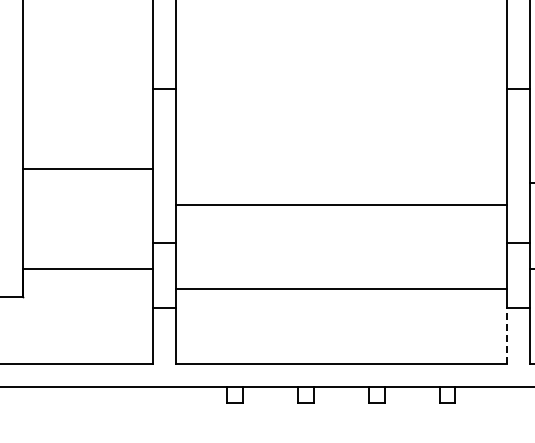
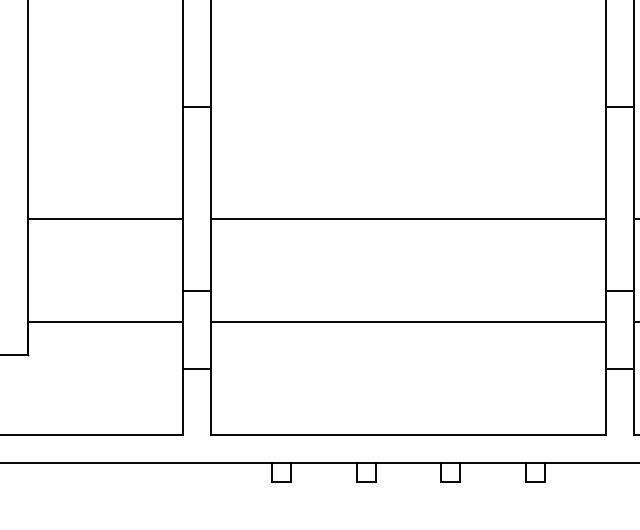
line: (87, 168) -> (104, 218), moved
line: (341, 204) -> (408, 218), moved
line: (341, 289) -> (408, 322), moved
line: (506, 336) -> (605, 402), dashed -> solid

